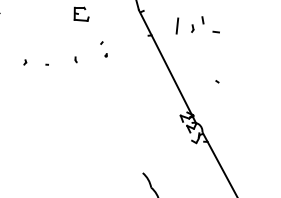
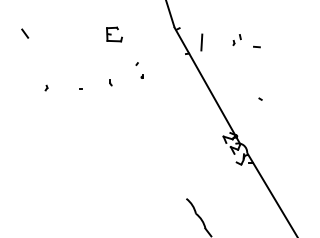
part: (197, 24) -> (236, 39), size x0.62
line: (177, 26) -> (201, 42), moved
part: (25, 61) -> (46, 87), moved

